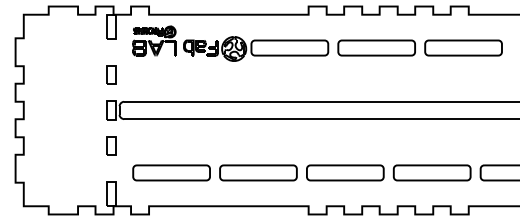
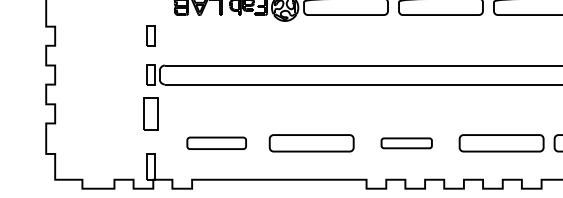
part: (111, 145) -> (151, 113), size x1.6
part: (171, 172) -> (216, 142), size x0.7
part: (345, 172) -> (406, 142), size x0.6

